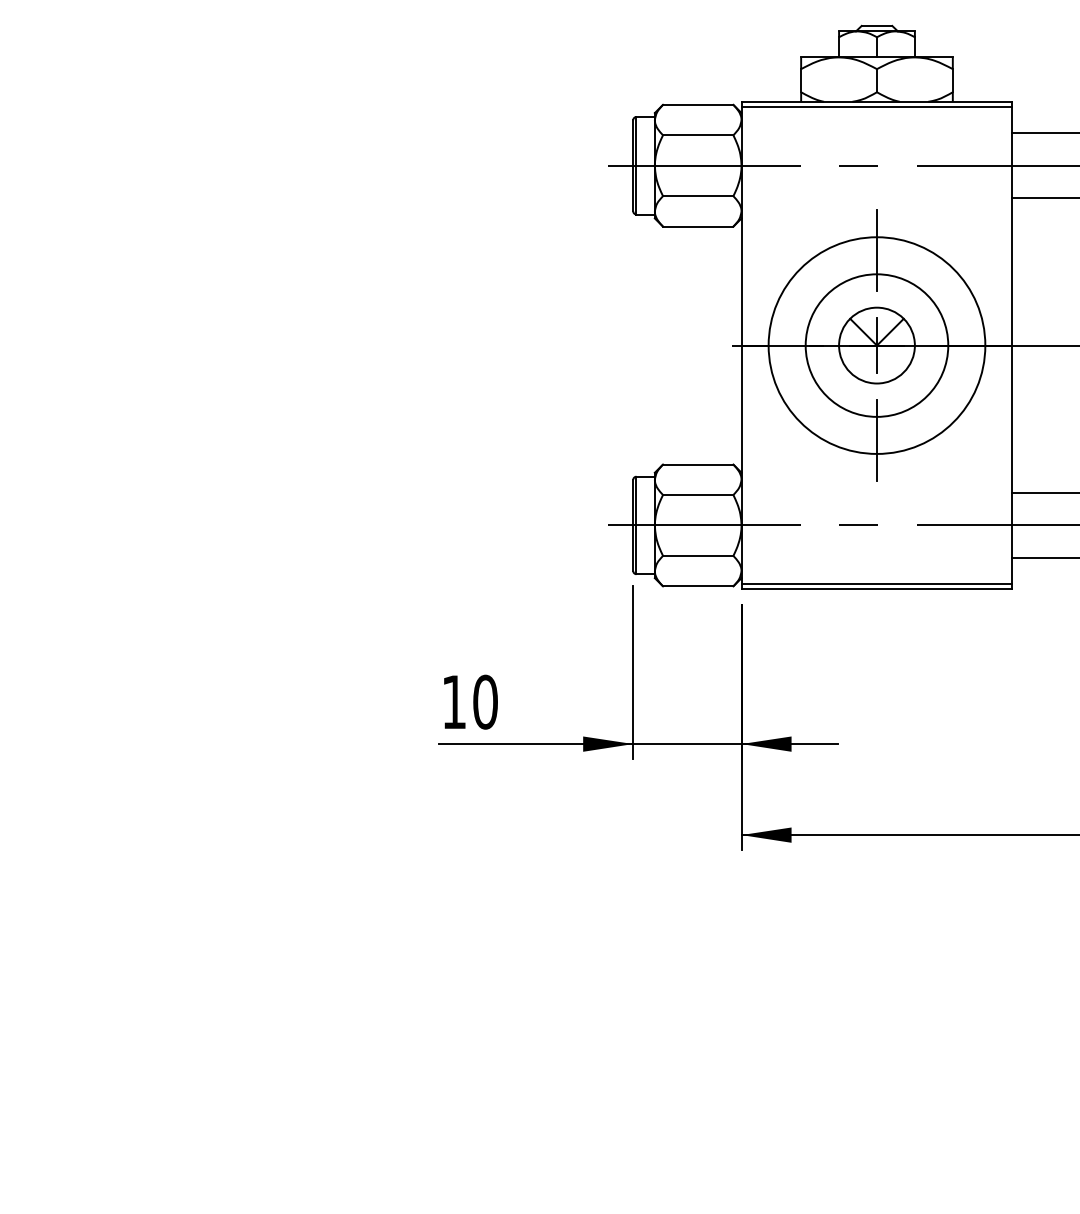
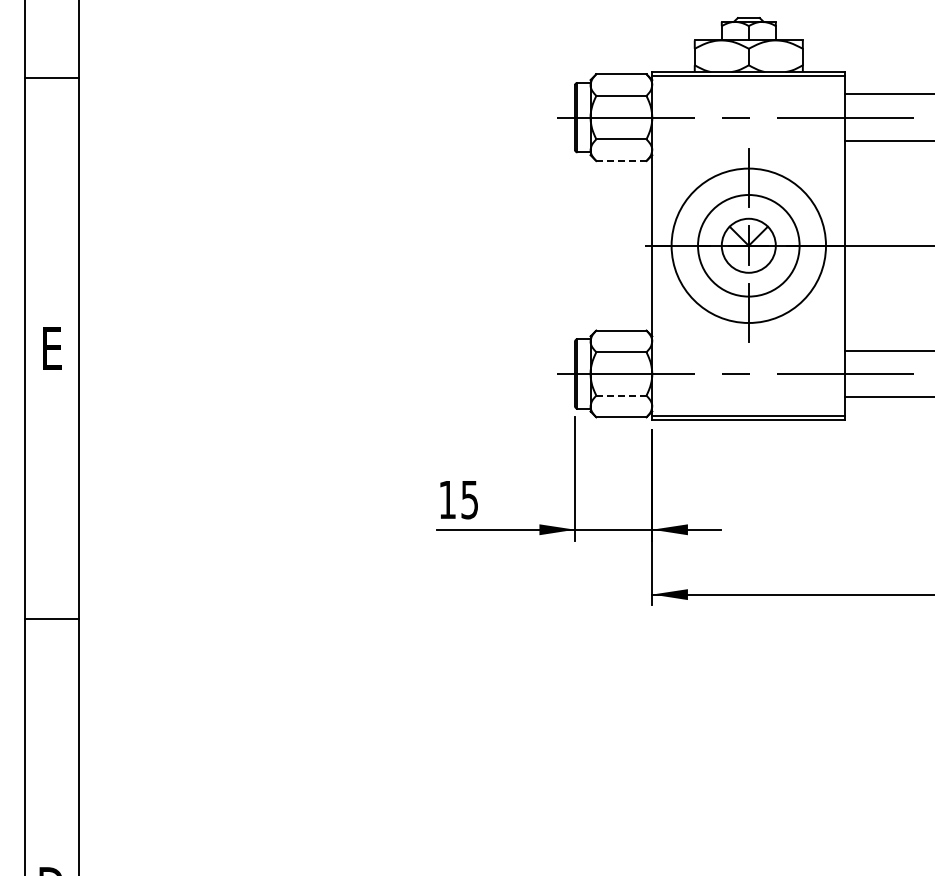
line: (696, 227) -> (620, 161), solid -> dashed
line: (696, 555) -> (620, 395), solid -> dashed
text: (485, 701) -> (469, 499), 10 -> 15

